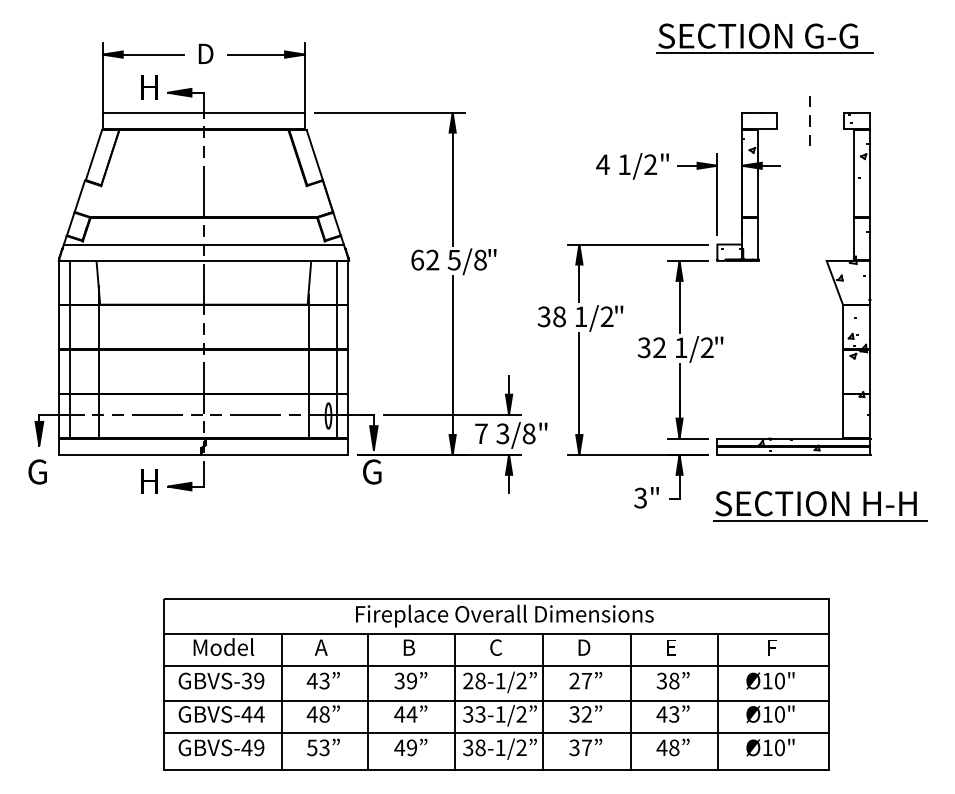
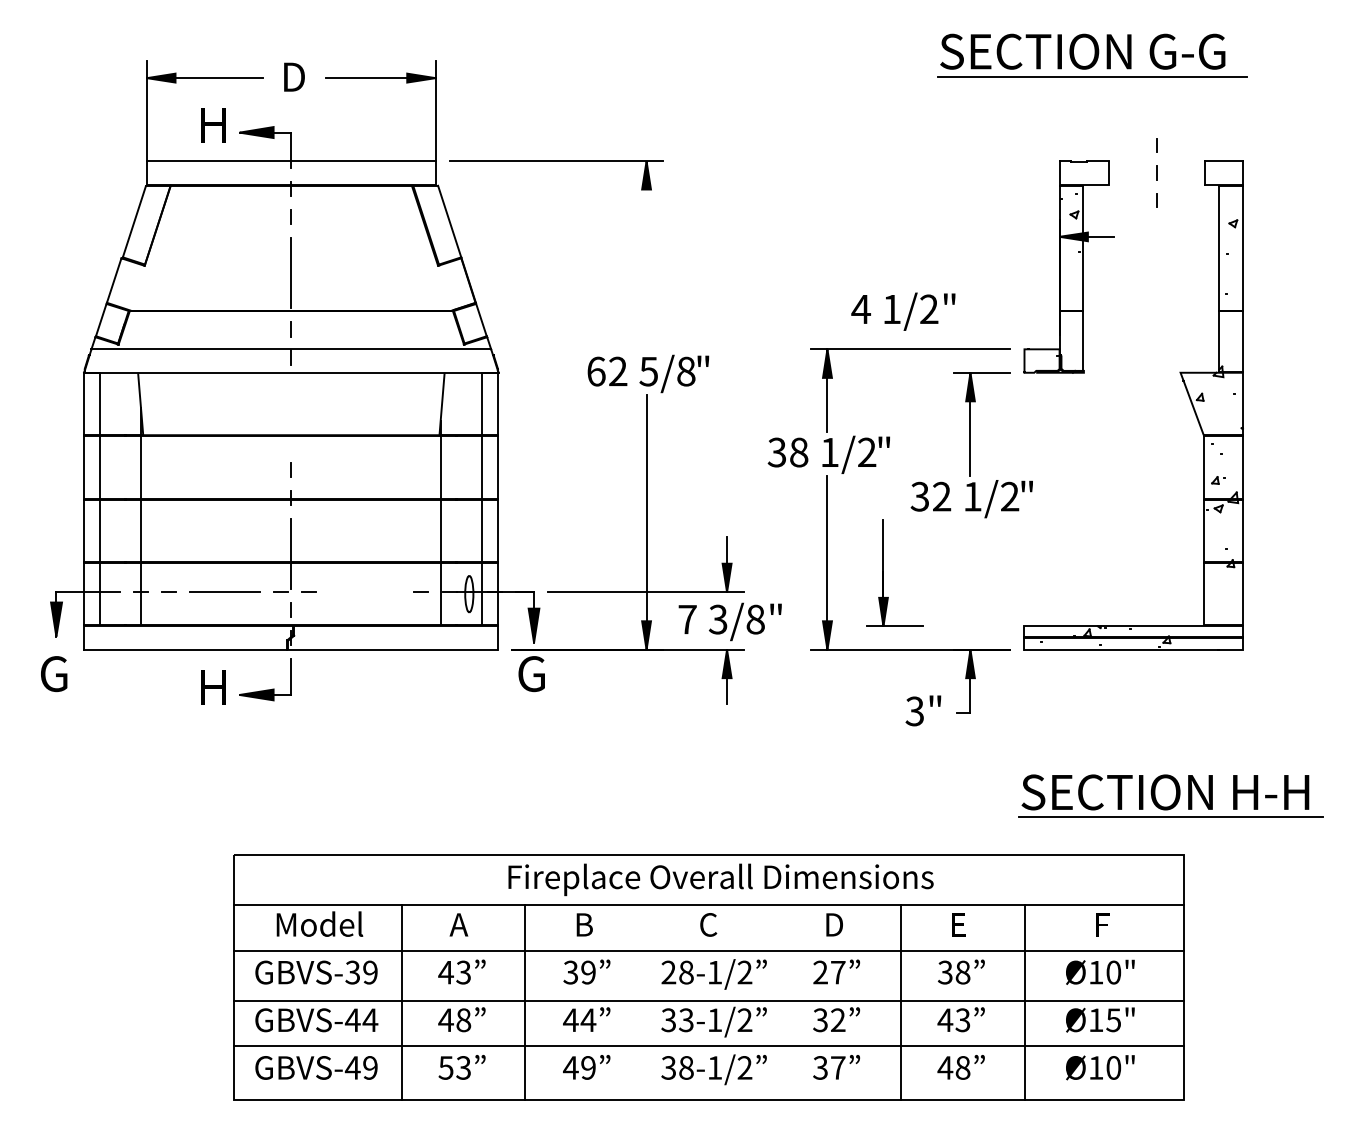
text: (632, 166) -> (903, 311), moved
line: (452, 179) -> (646, 256), removed
part: (716, 194) -> (1023, 277), removed
line: (203, 289) -> (291, 413), removed
part: (679, 400) -> (883, 572), moved
line: (255, 414) -> (365, 592), removed
part: (819, 505) -> (1170, 795), moved
line: (454, 702) -> (649, 1002), removed
line: (543, 702) -> (776, 1002), removed
text: (779, 714) -> (1113, 1020), Ø10" -> Ø15"

